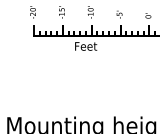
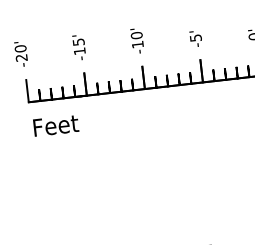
text: (86, 46) -> (56, 125), moved

